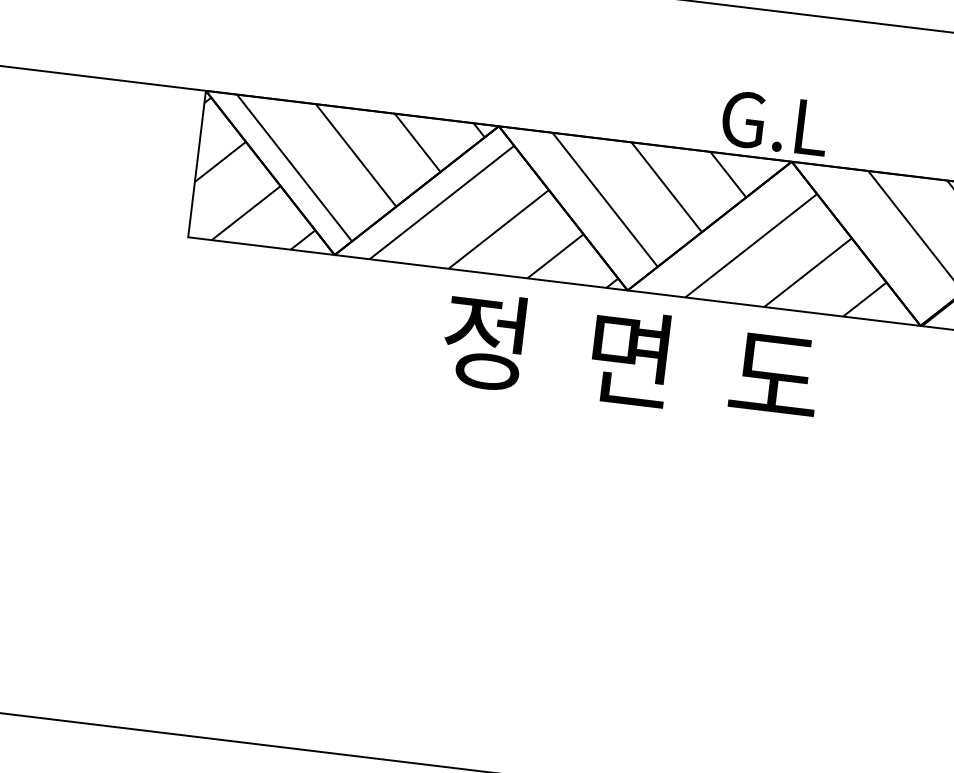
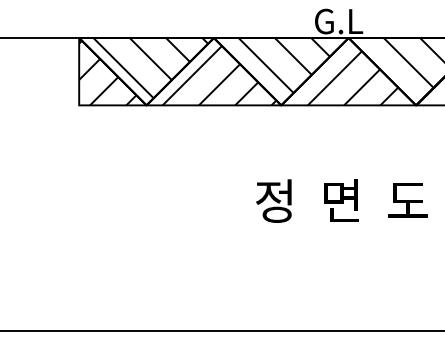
text: (631, 357) -> (341, 200), moved

